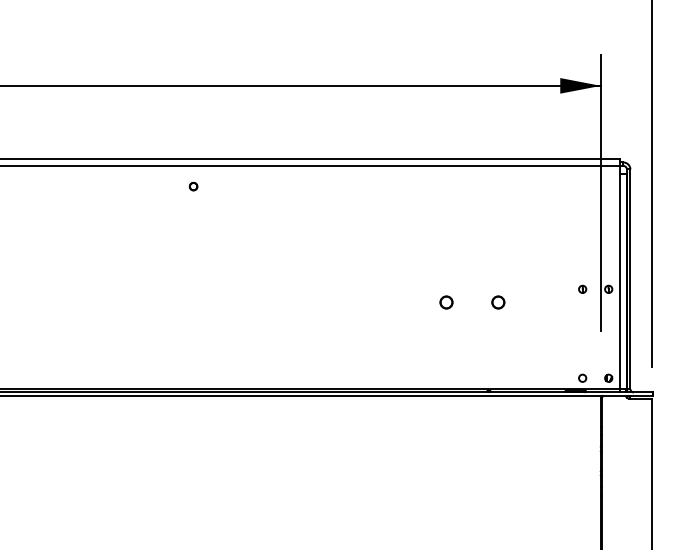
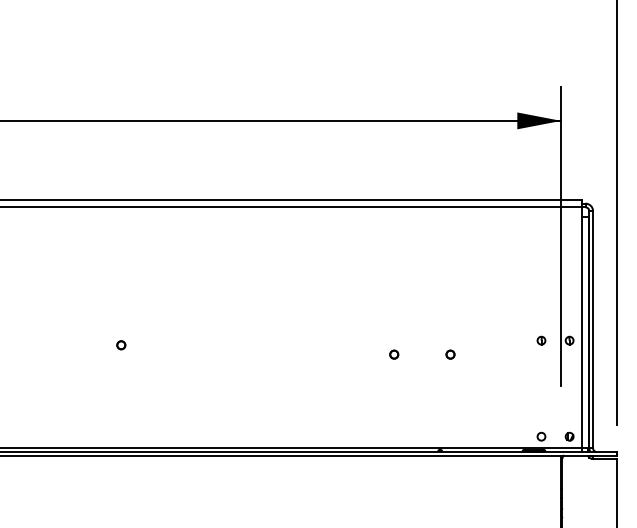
part: (193, 186) -> (121, 345), moved
part: (445, 301) -> (393, 353), size x0.62
part: (498, 301) -> (450, 353), size x0.62

